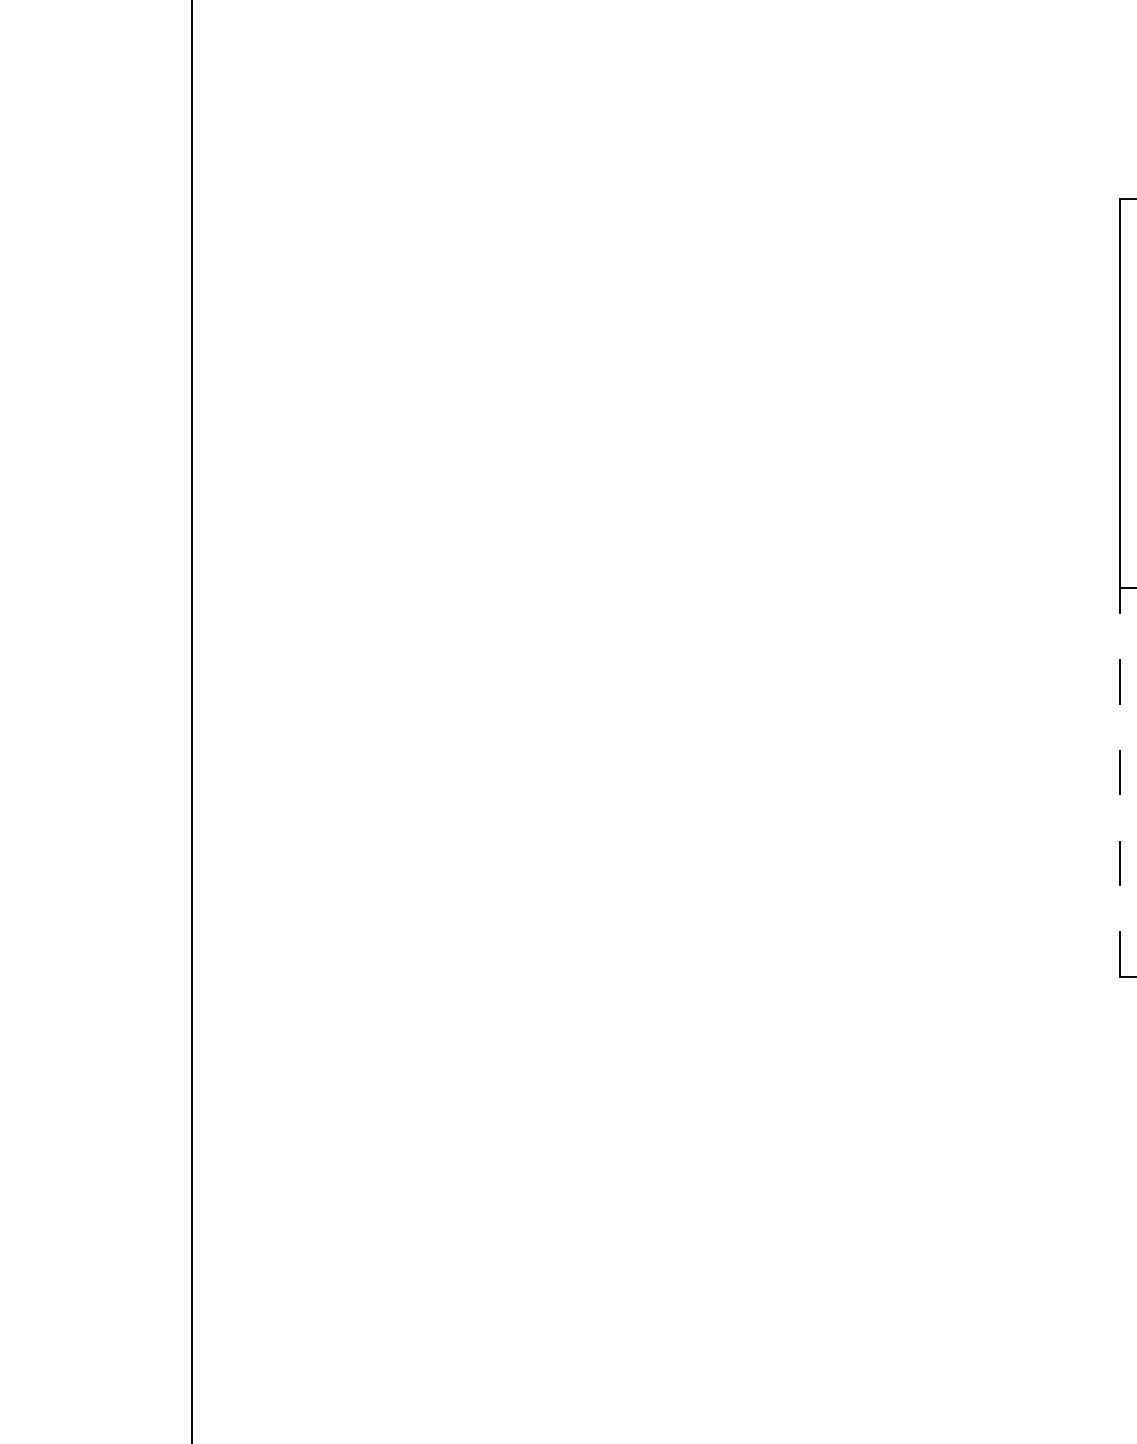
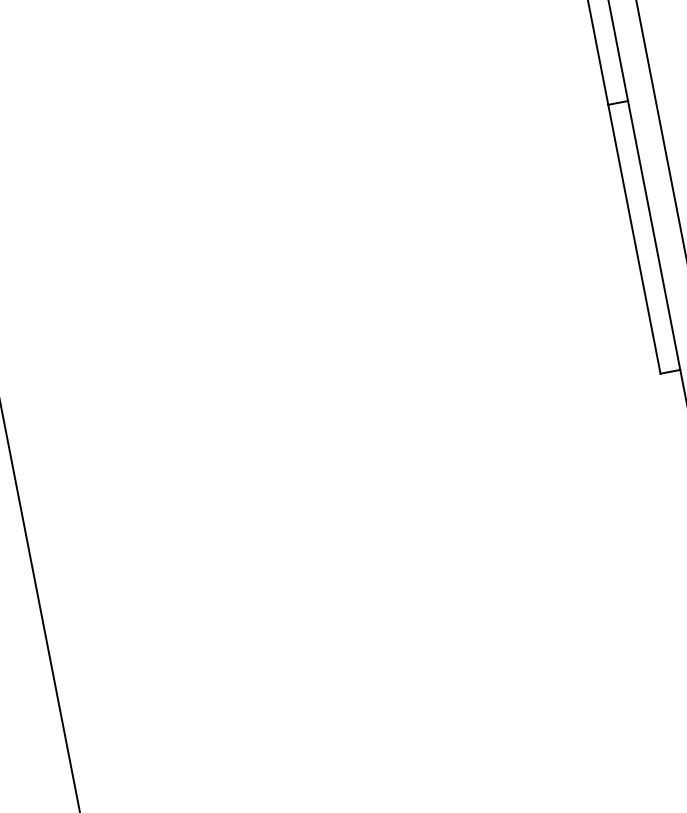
line: (1120, 782) -> (634, 239), dashed -> solid

